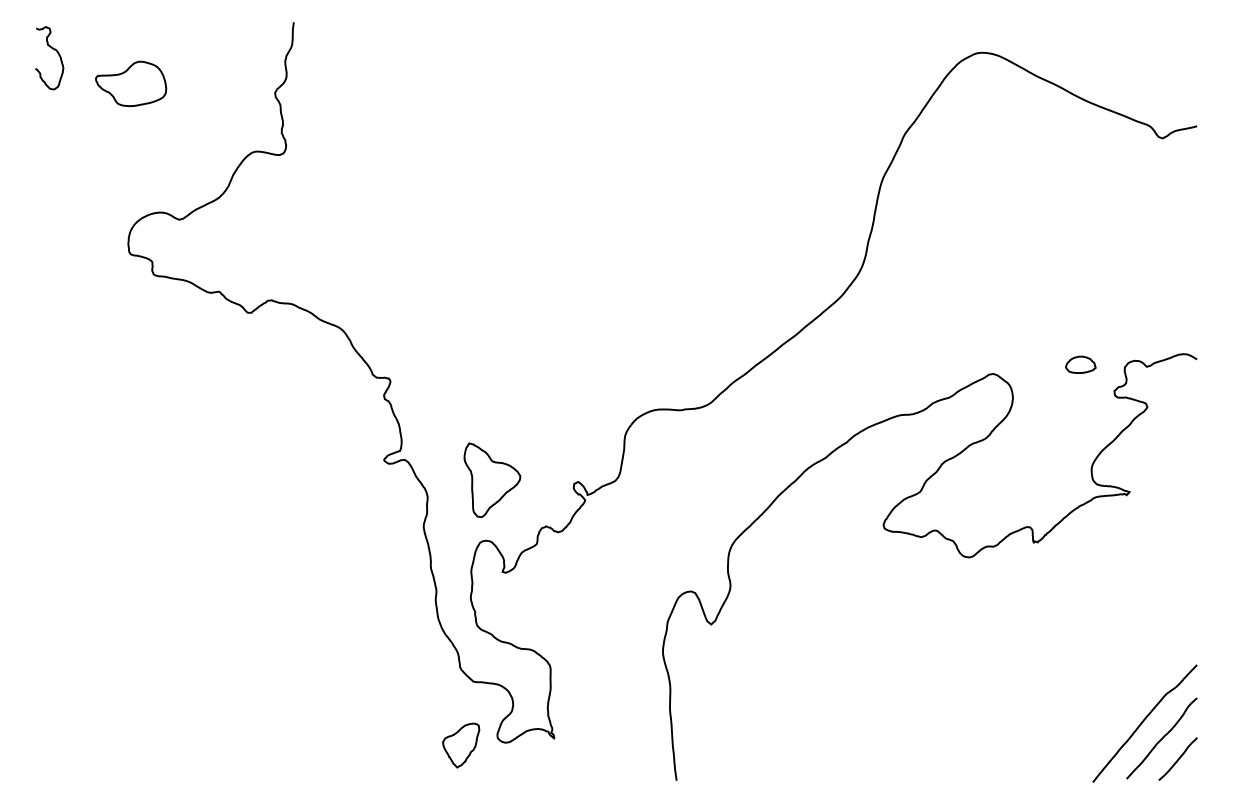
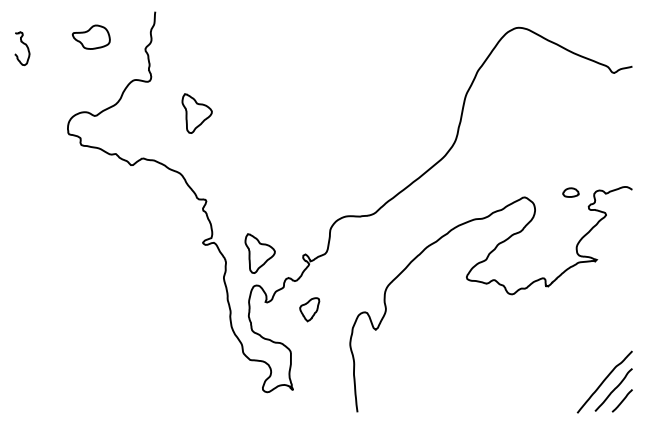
curve: (51, 50) -> (23, 44), moved
part: (129, 82) -> (90, 36), moved
part: (371, 215) -> (196, 113), added
part: (460, 745) -> (309, 309), moved

